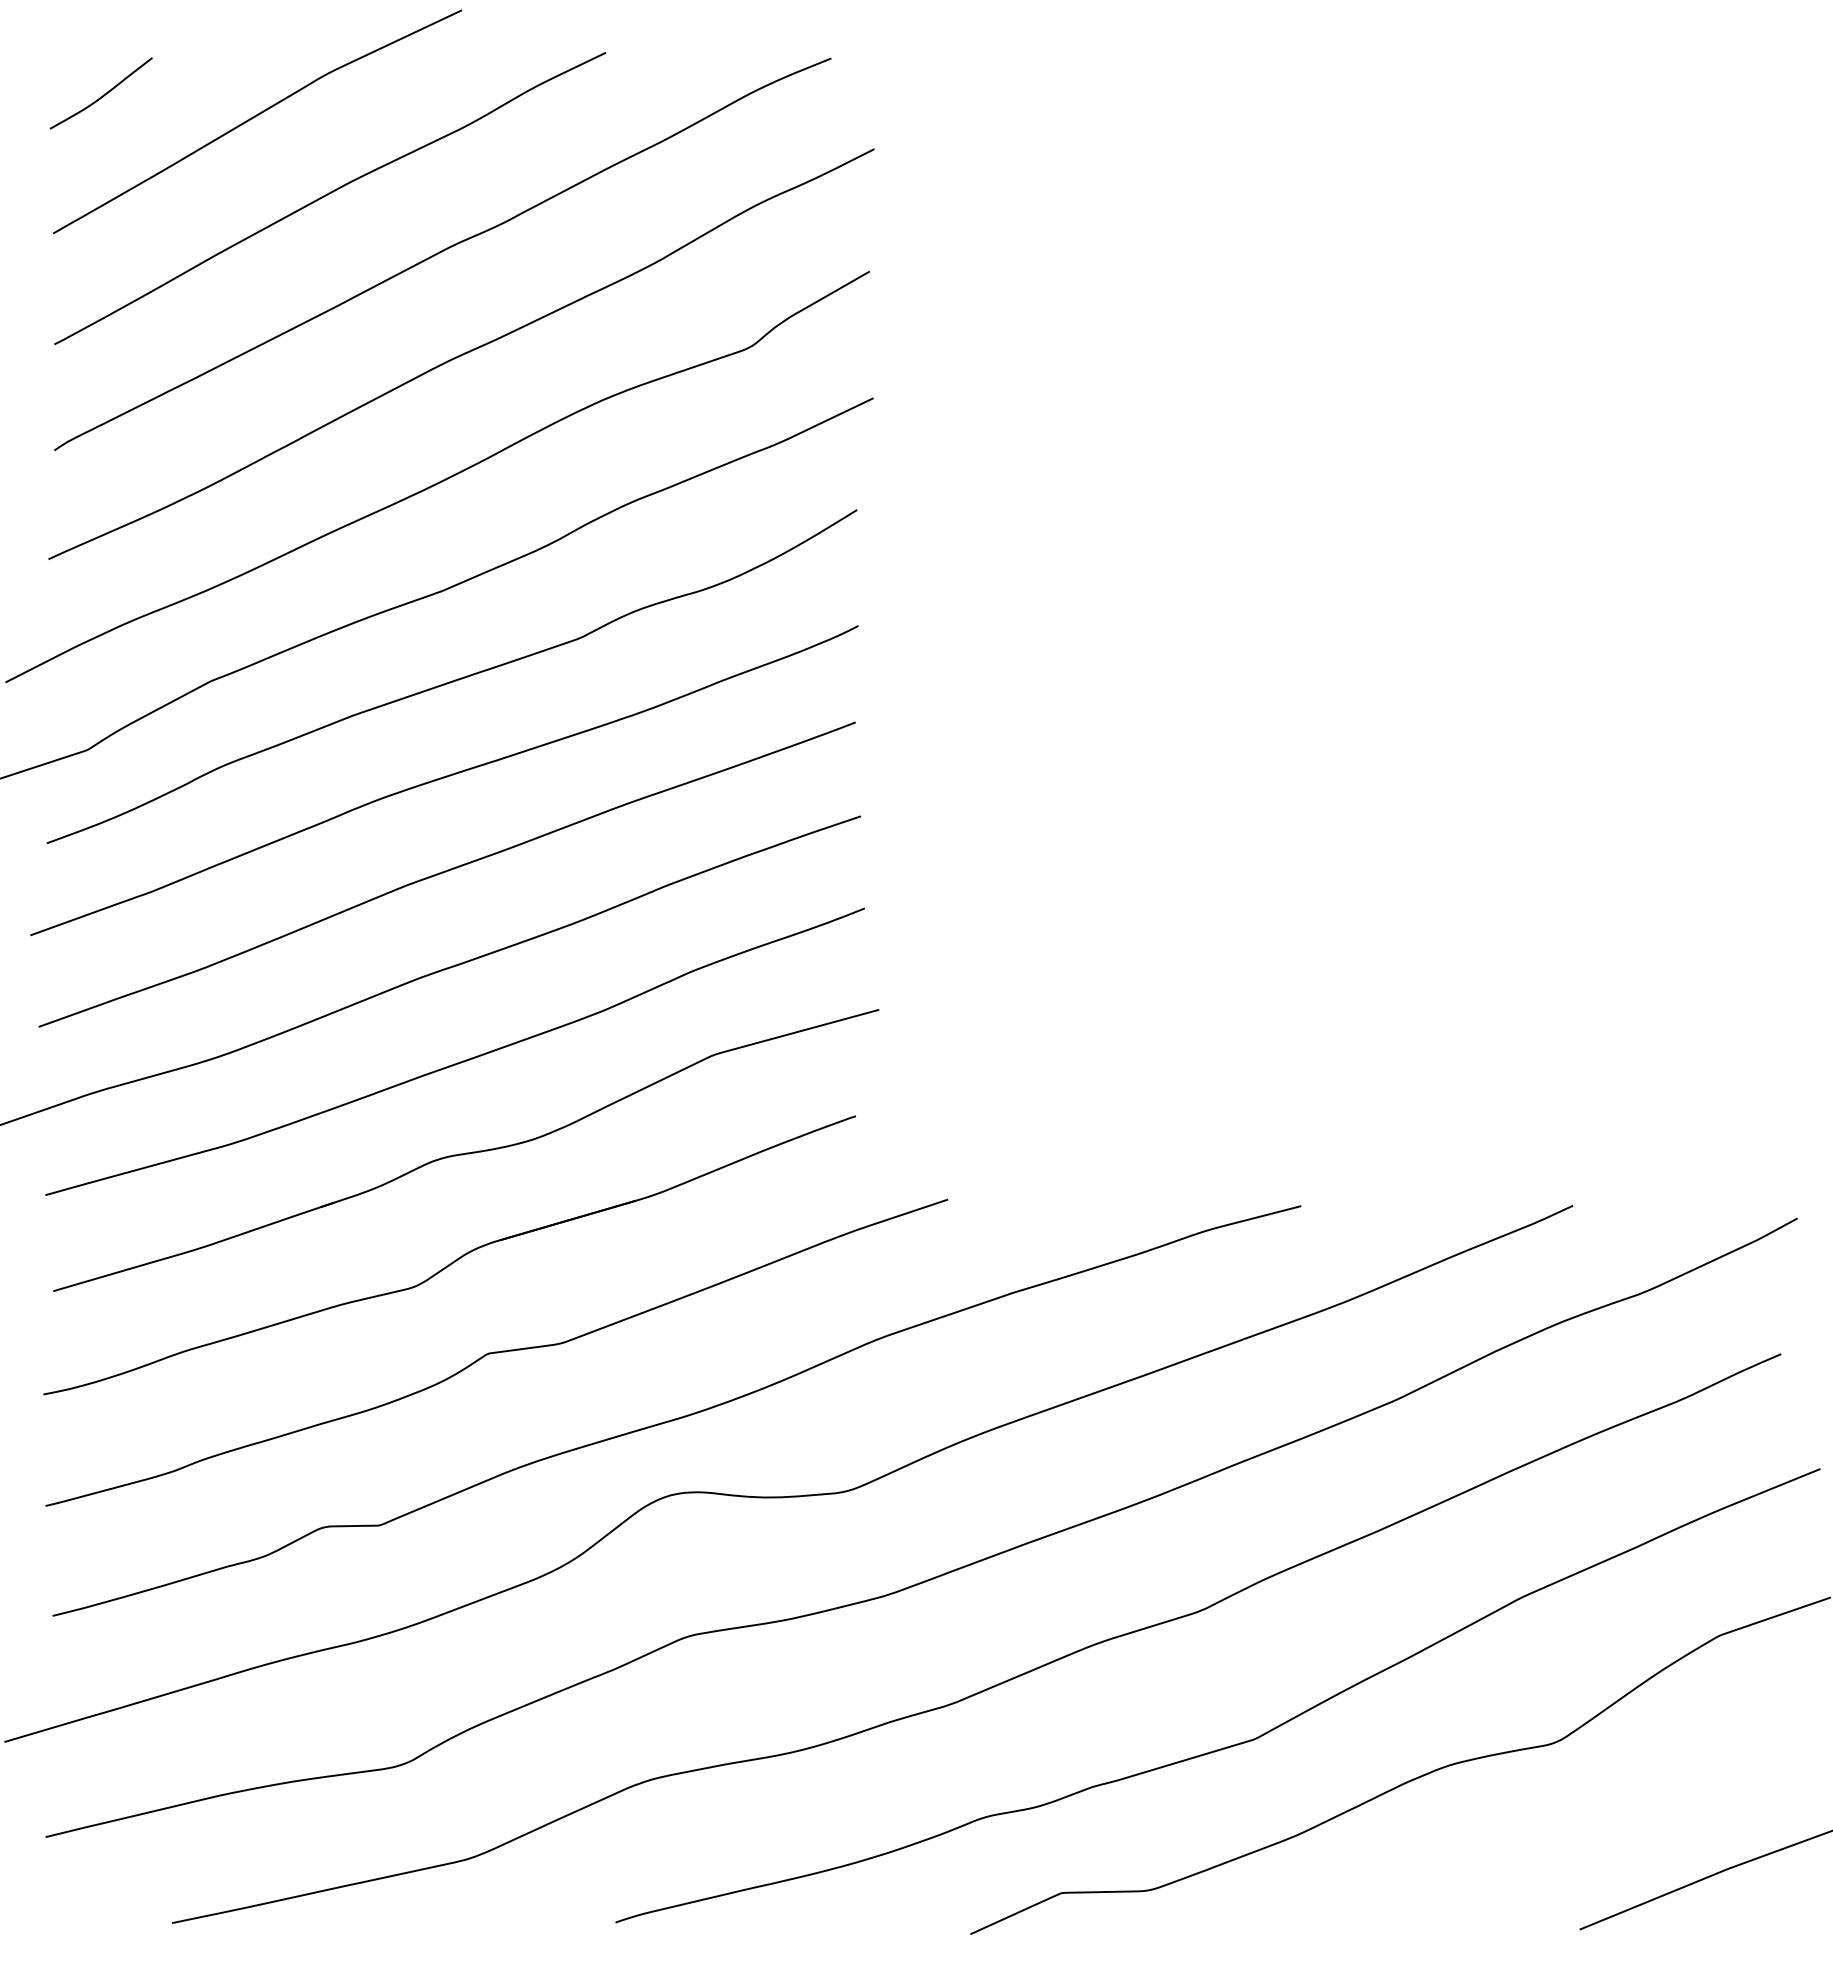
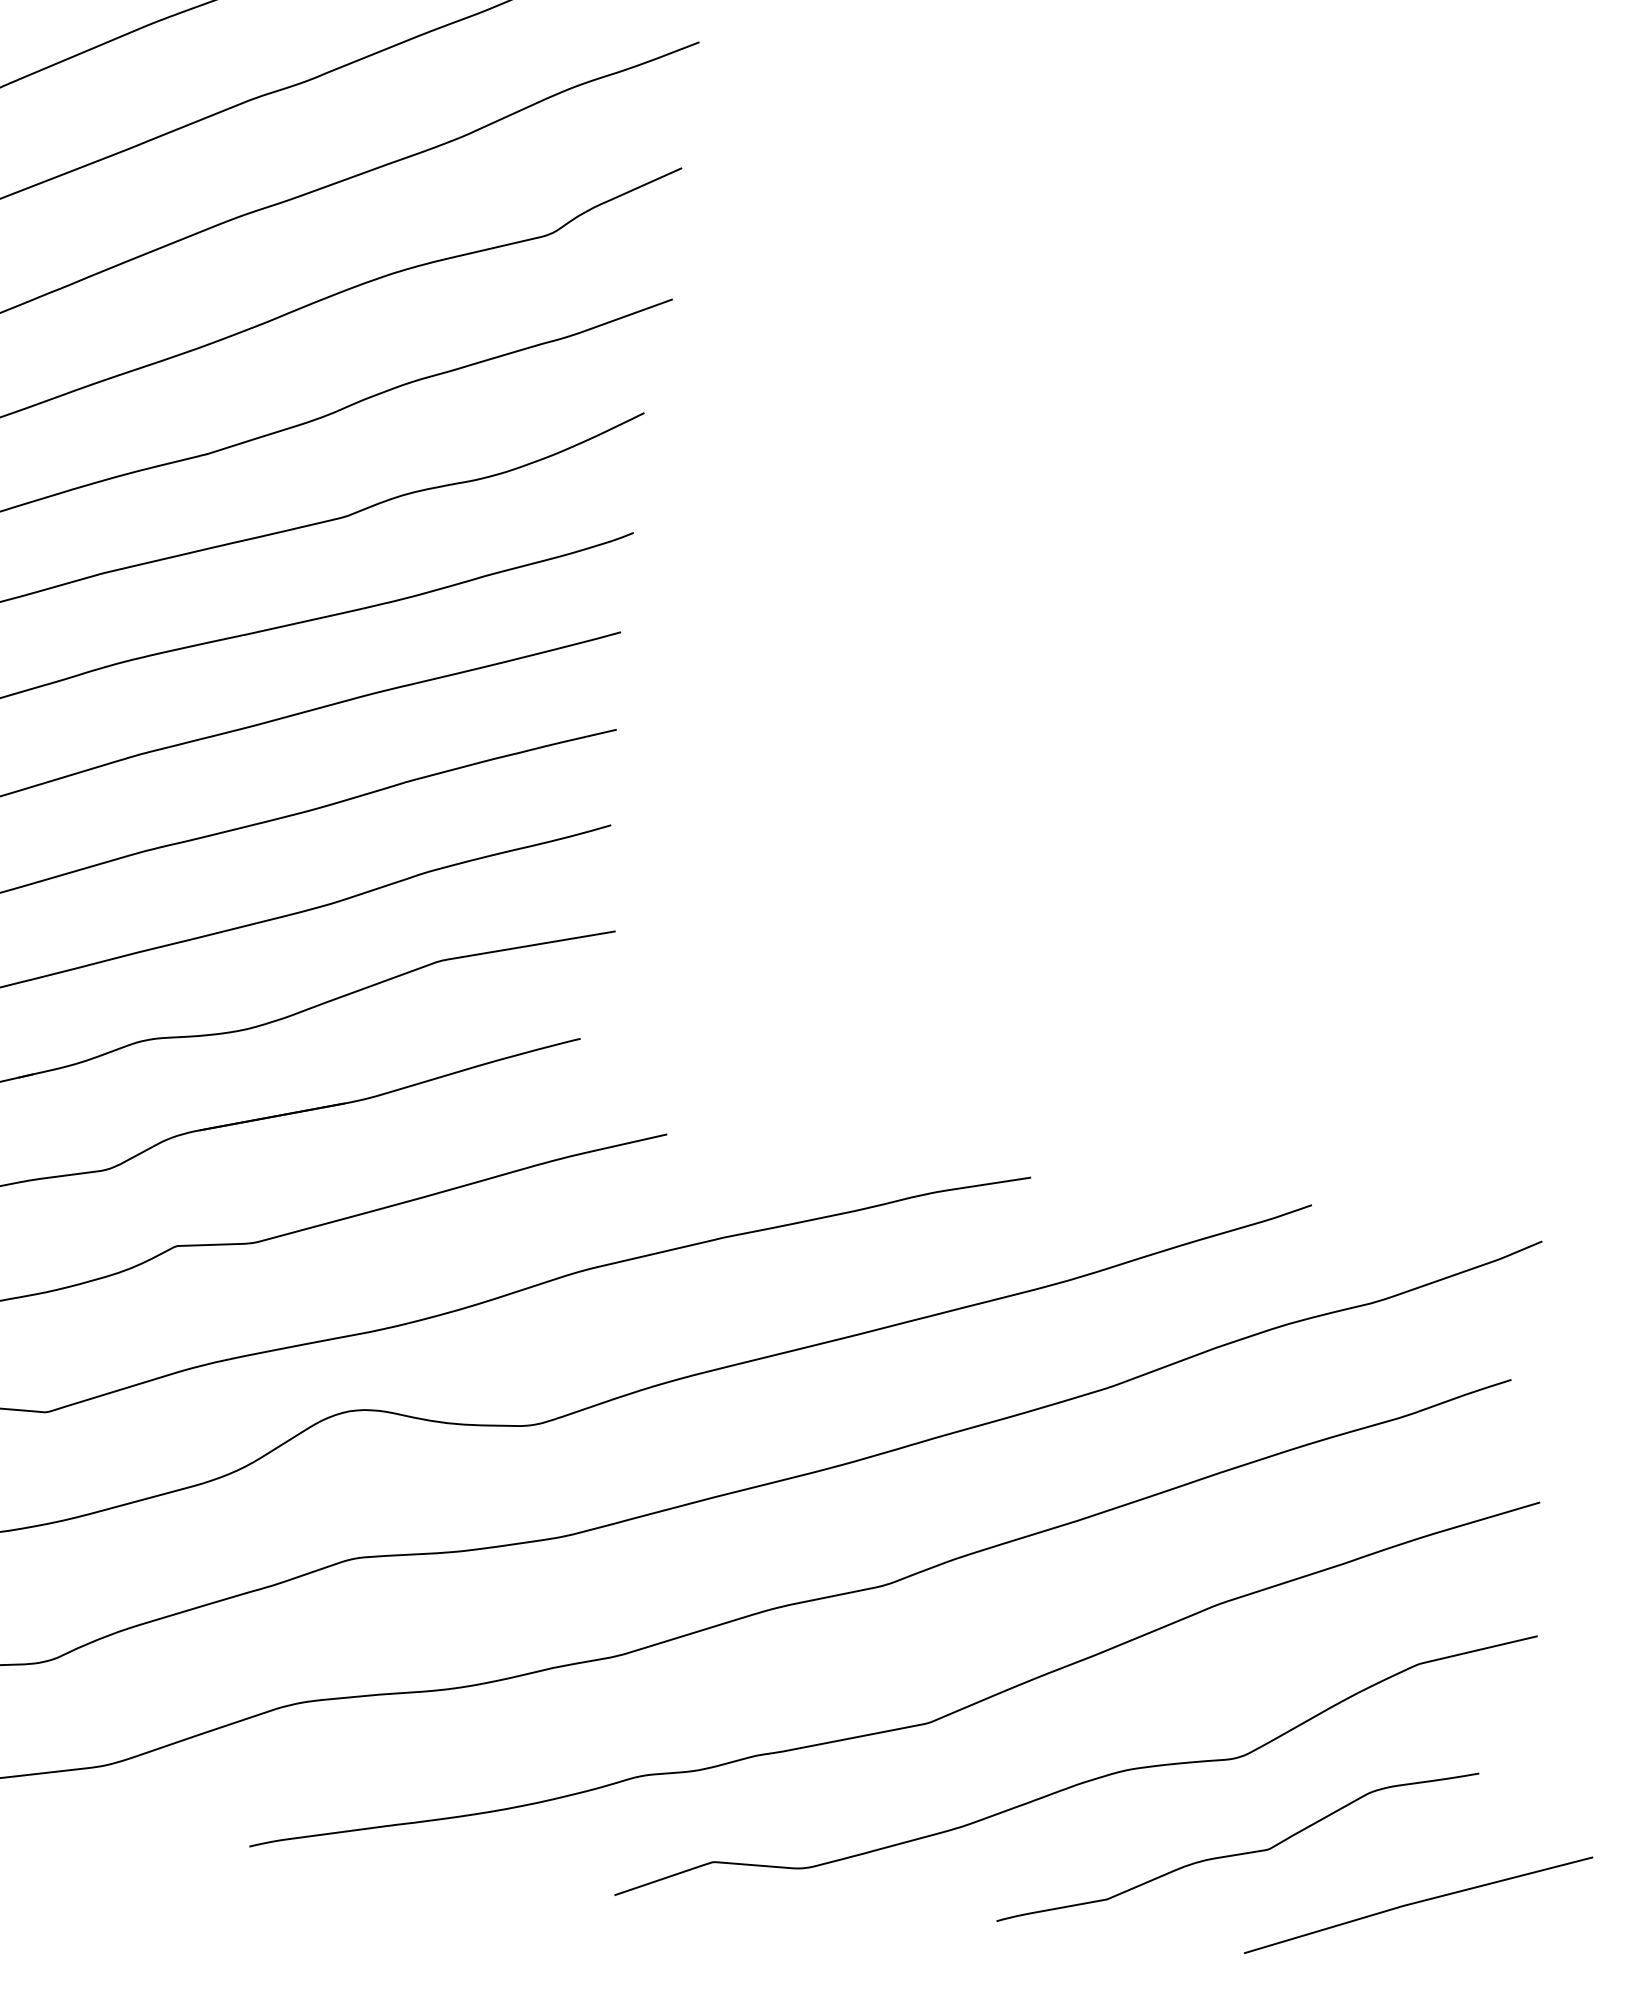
curve: (1564, 1834) -> (1238, 1853), added

